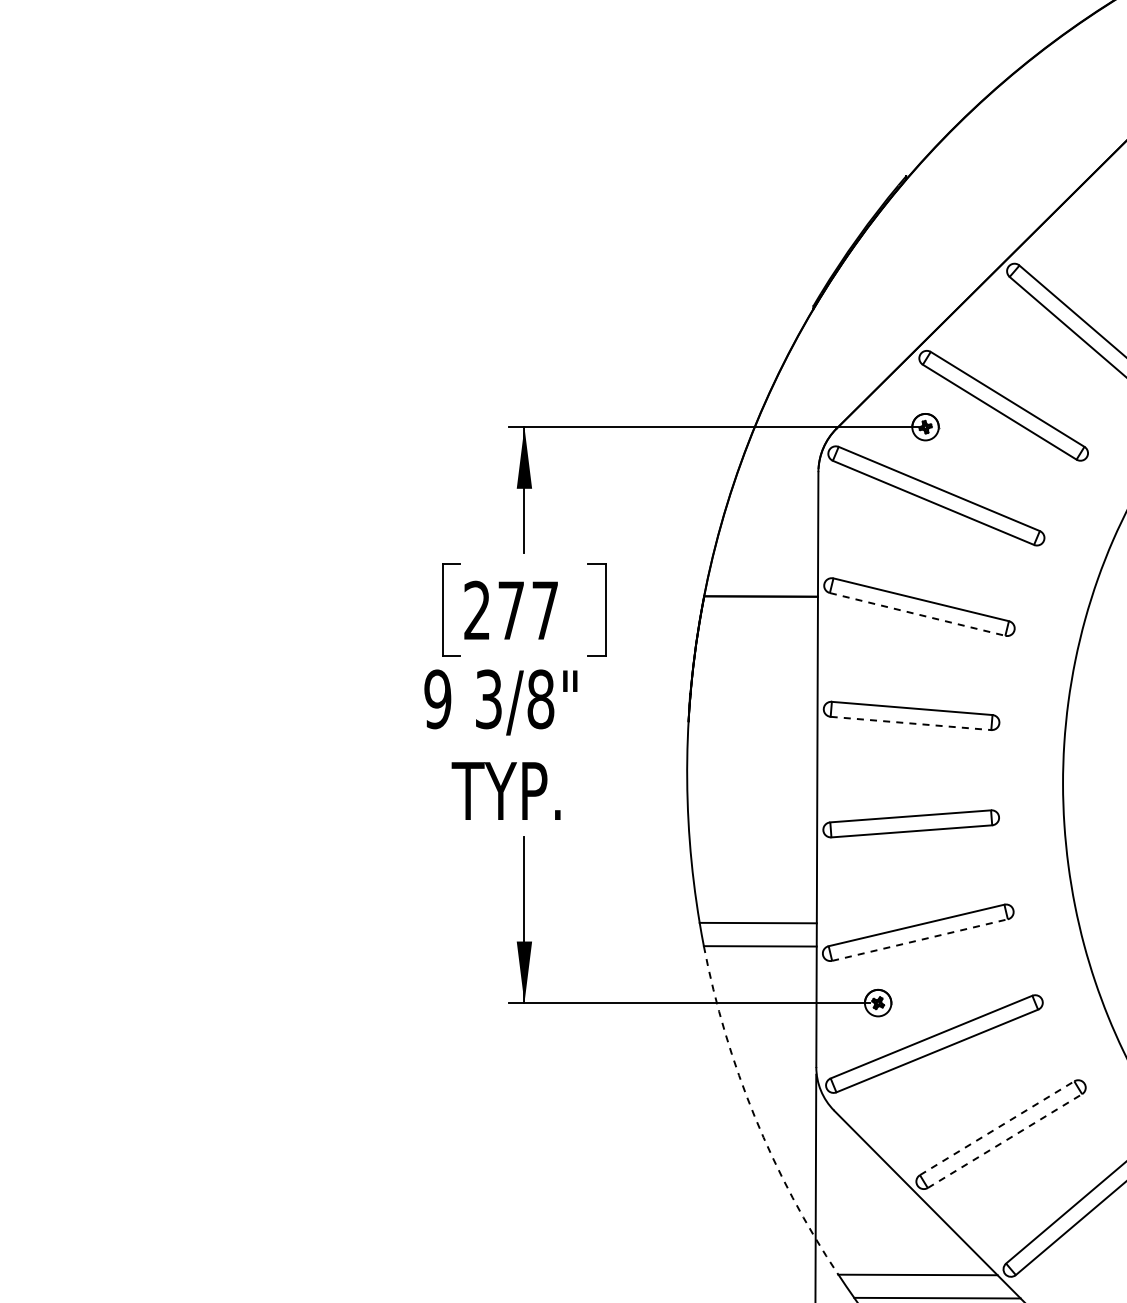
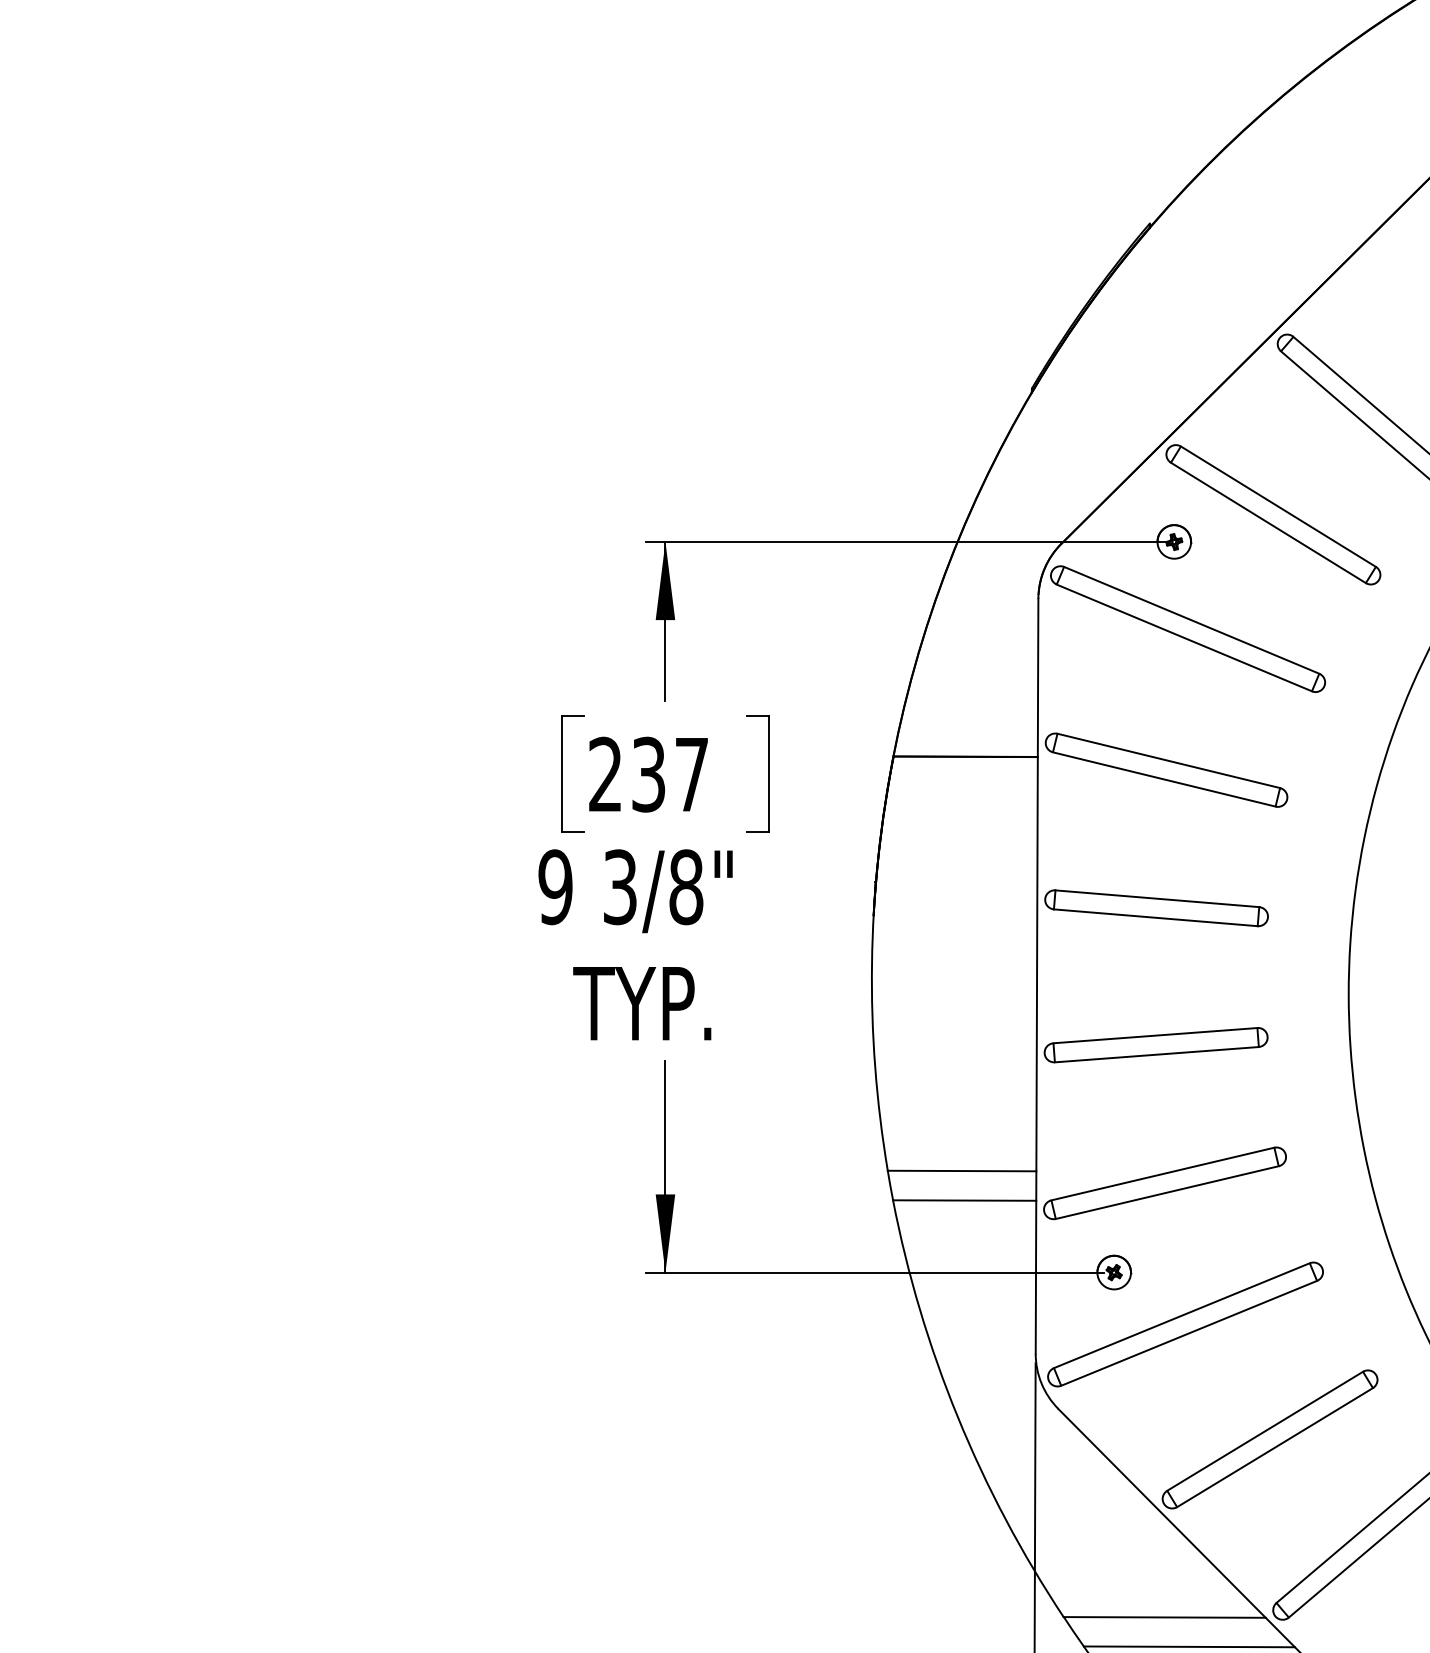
text: (511, 610) -> (649, 774), 277 -> 237
line: (918, 614) -> (1165, 779), dashed -> solid
line: (910, 723) -> (1155, 917), dashed -> solid
line: (920, 939) -> (1167, 1191), dashed -> solid
arc: (754, 1117) -> (957, 1417), dashed -> solid
line: (997, 1127) -> (1265, 1430), dashed -> solid
line: (1005, 1140) -> (1275, 1446), dashed -> solid

